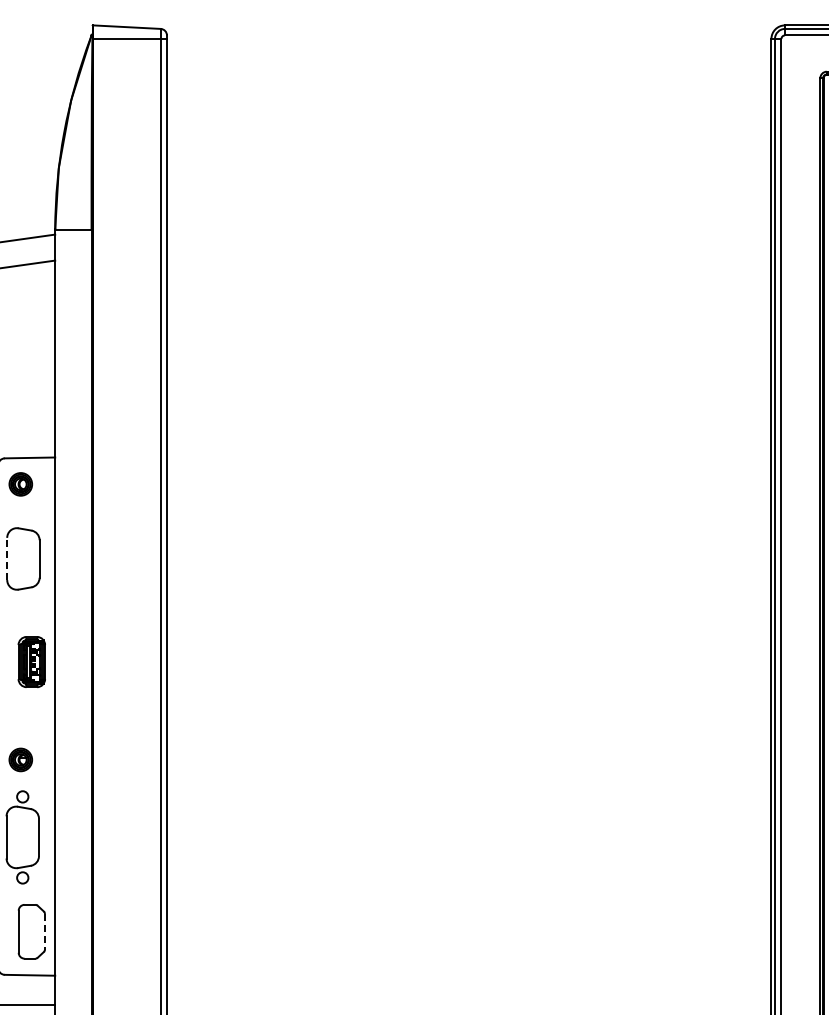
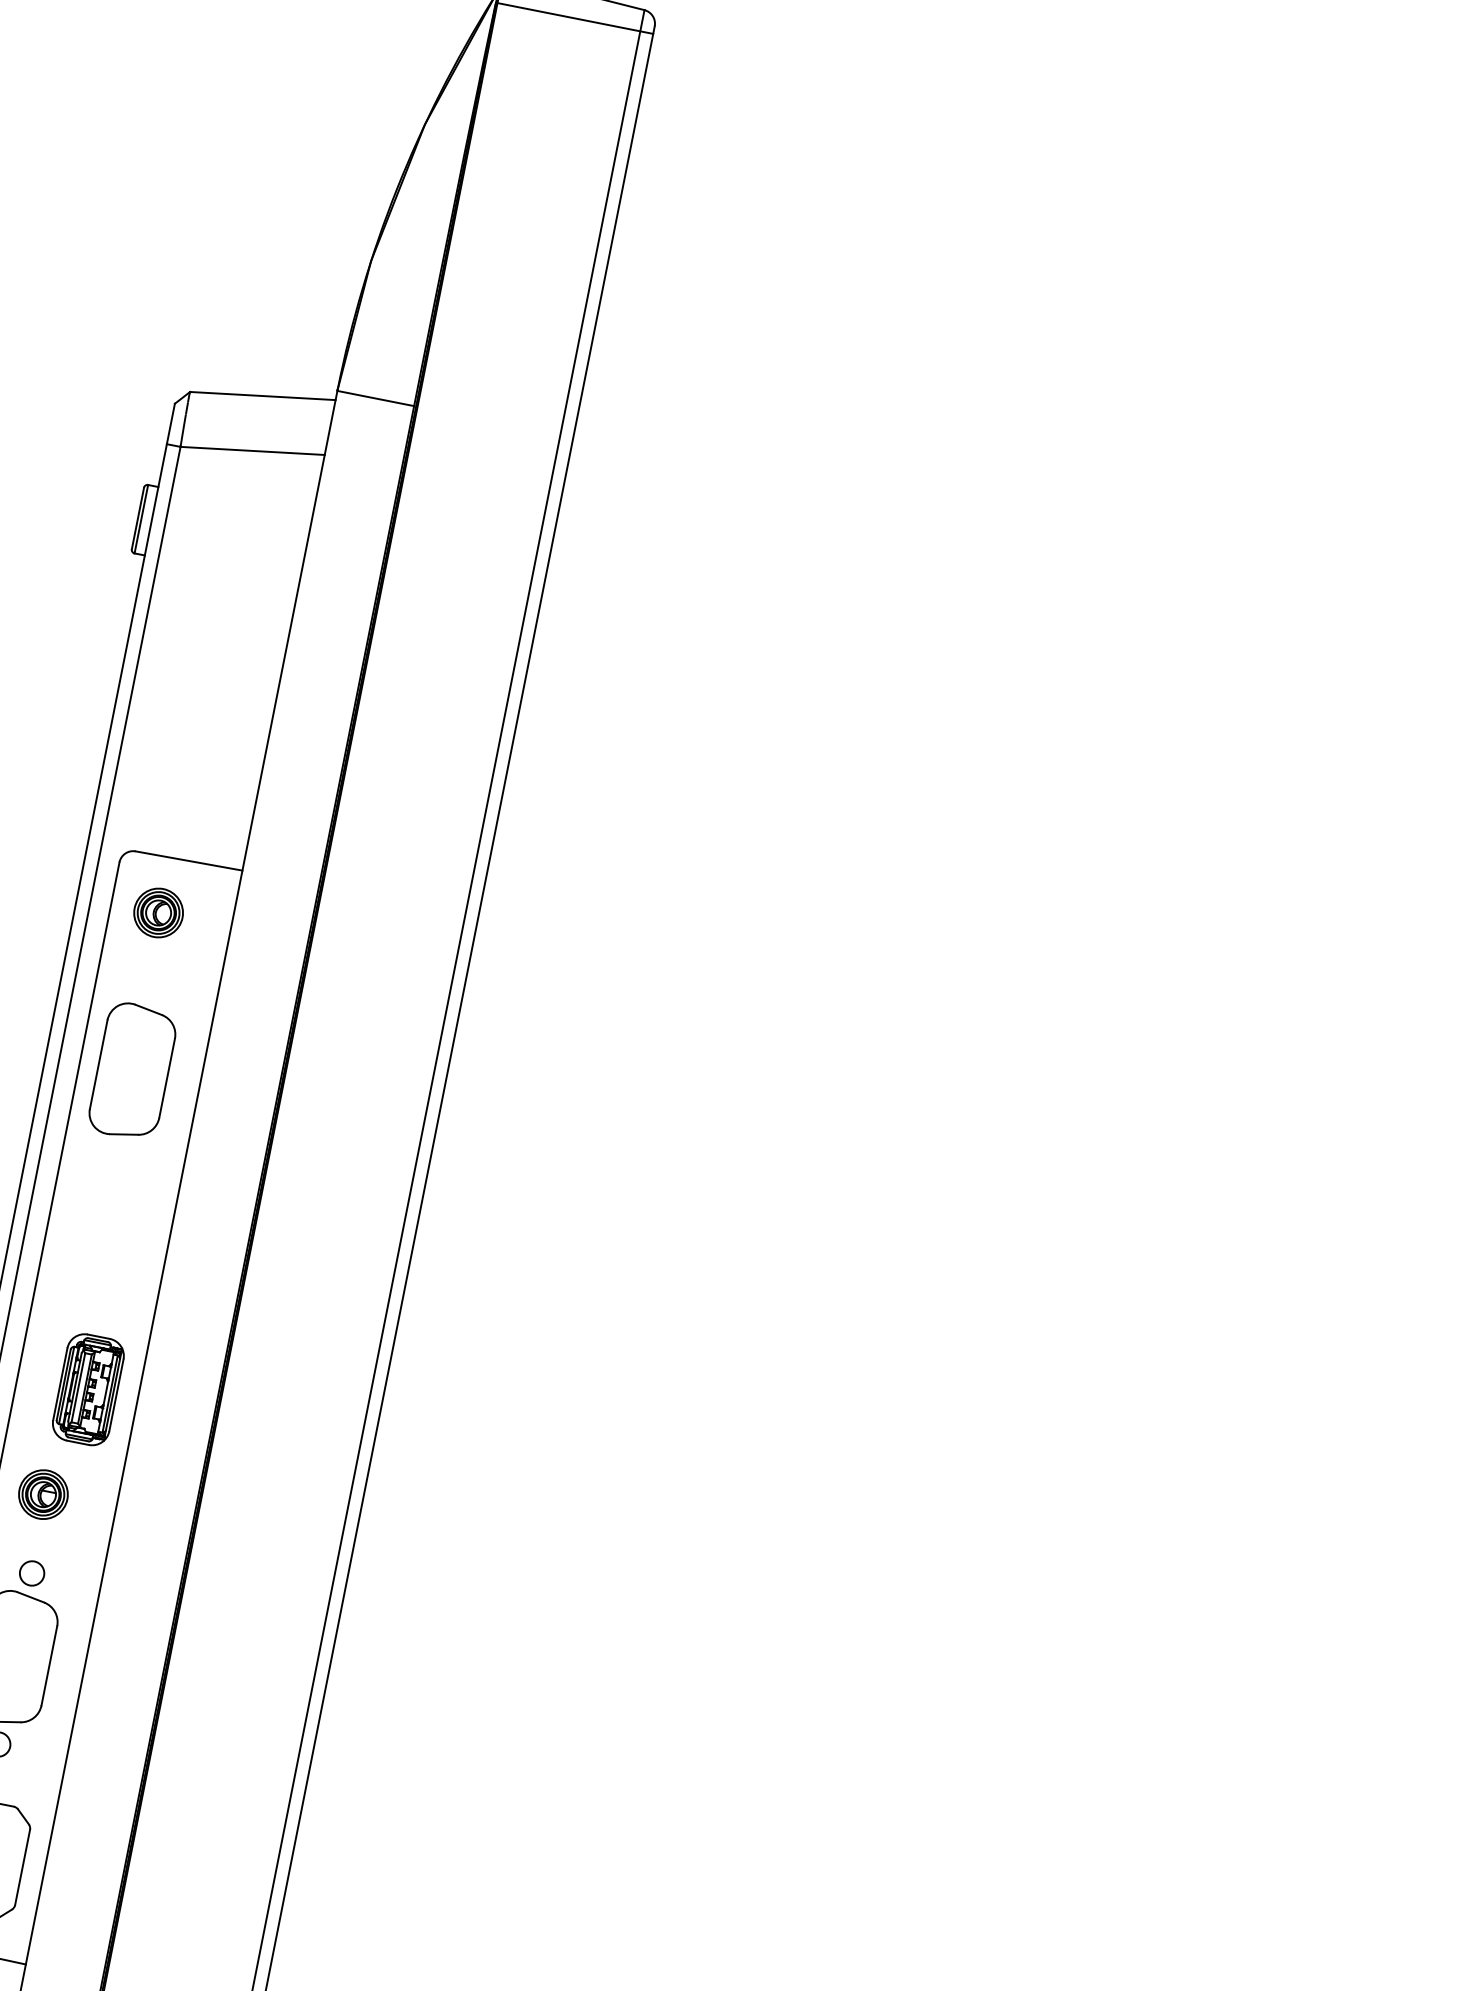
line: (7, 558) -> (99, 1063), dashed -> solid
part: (31, 662) -> (87, 1390), moved
line: (44, 931) -> (21, 1866), dashed -> solid

